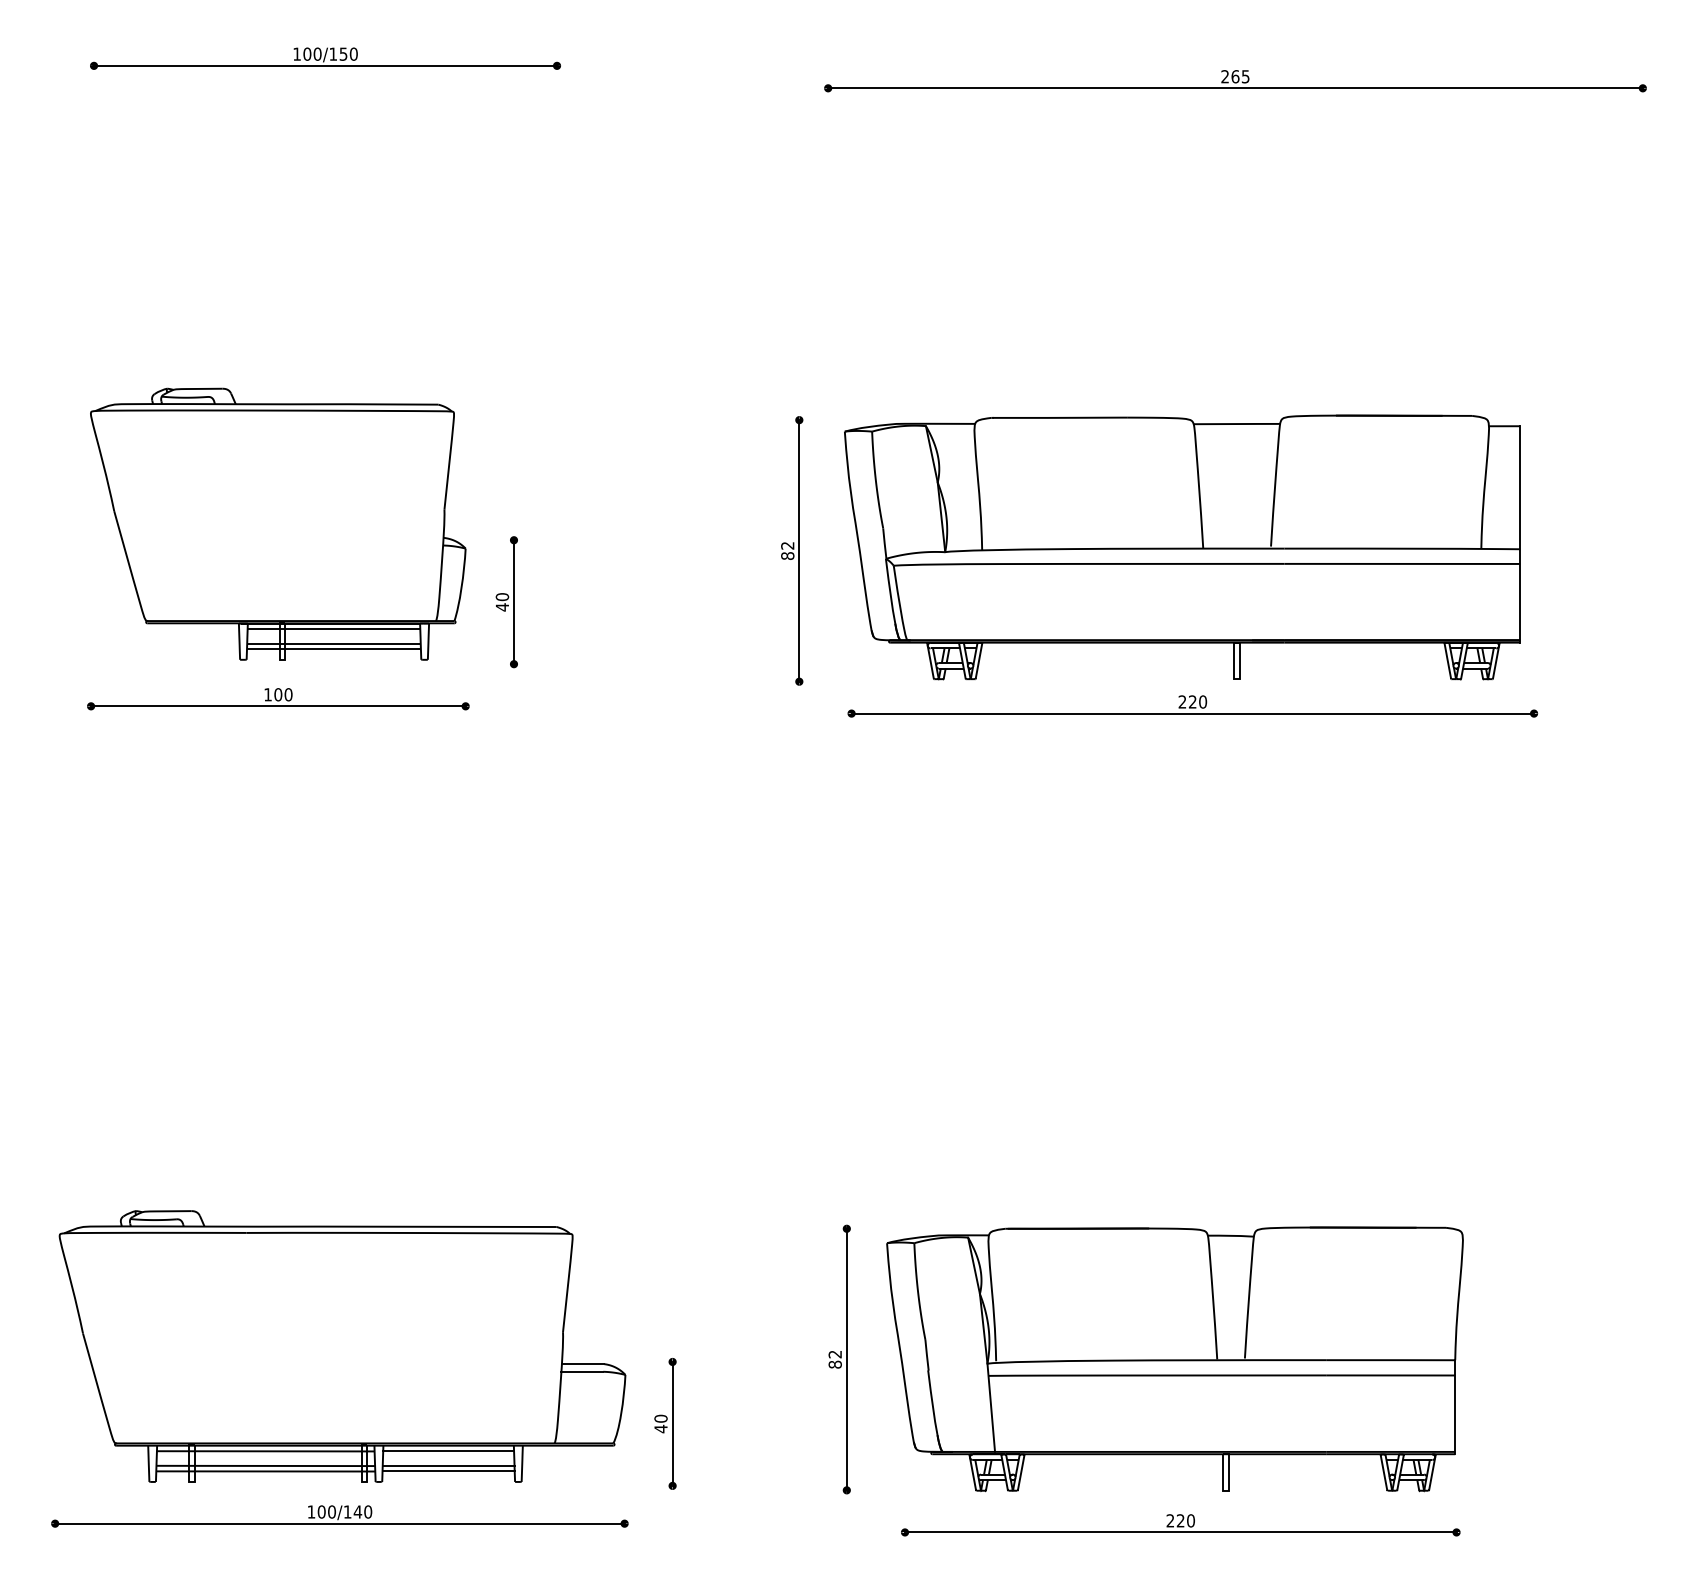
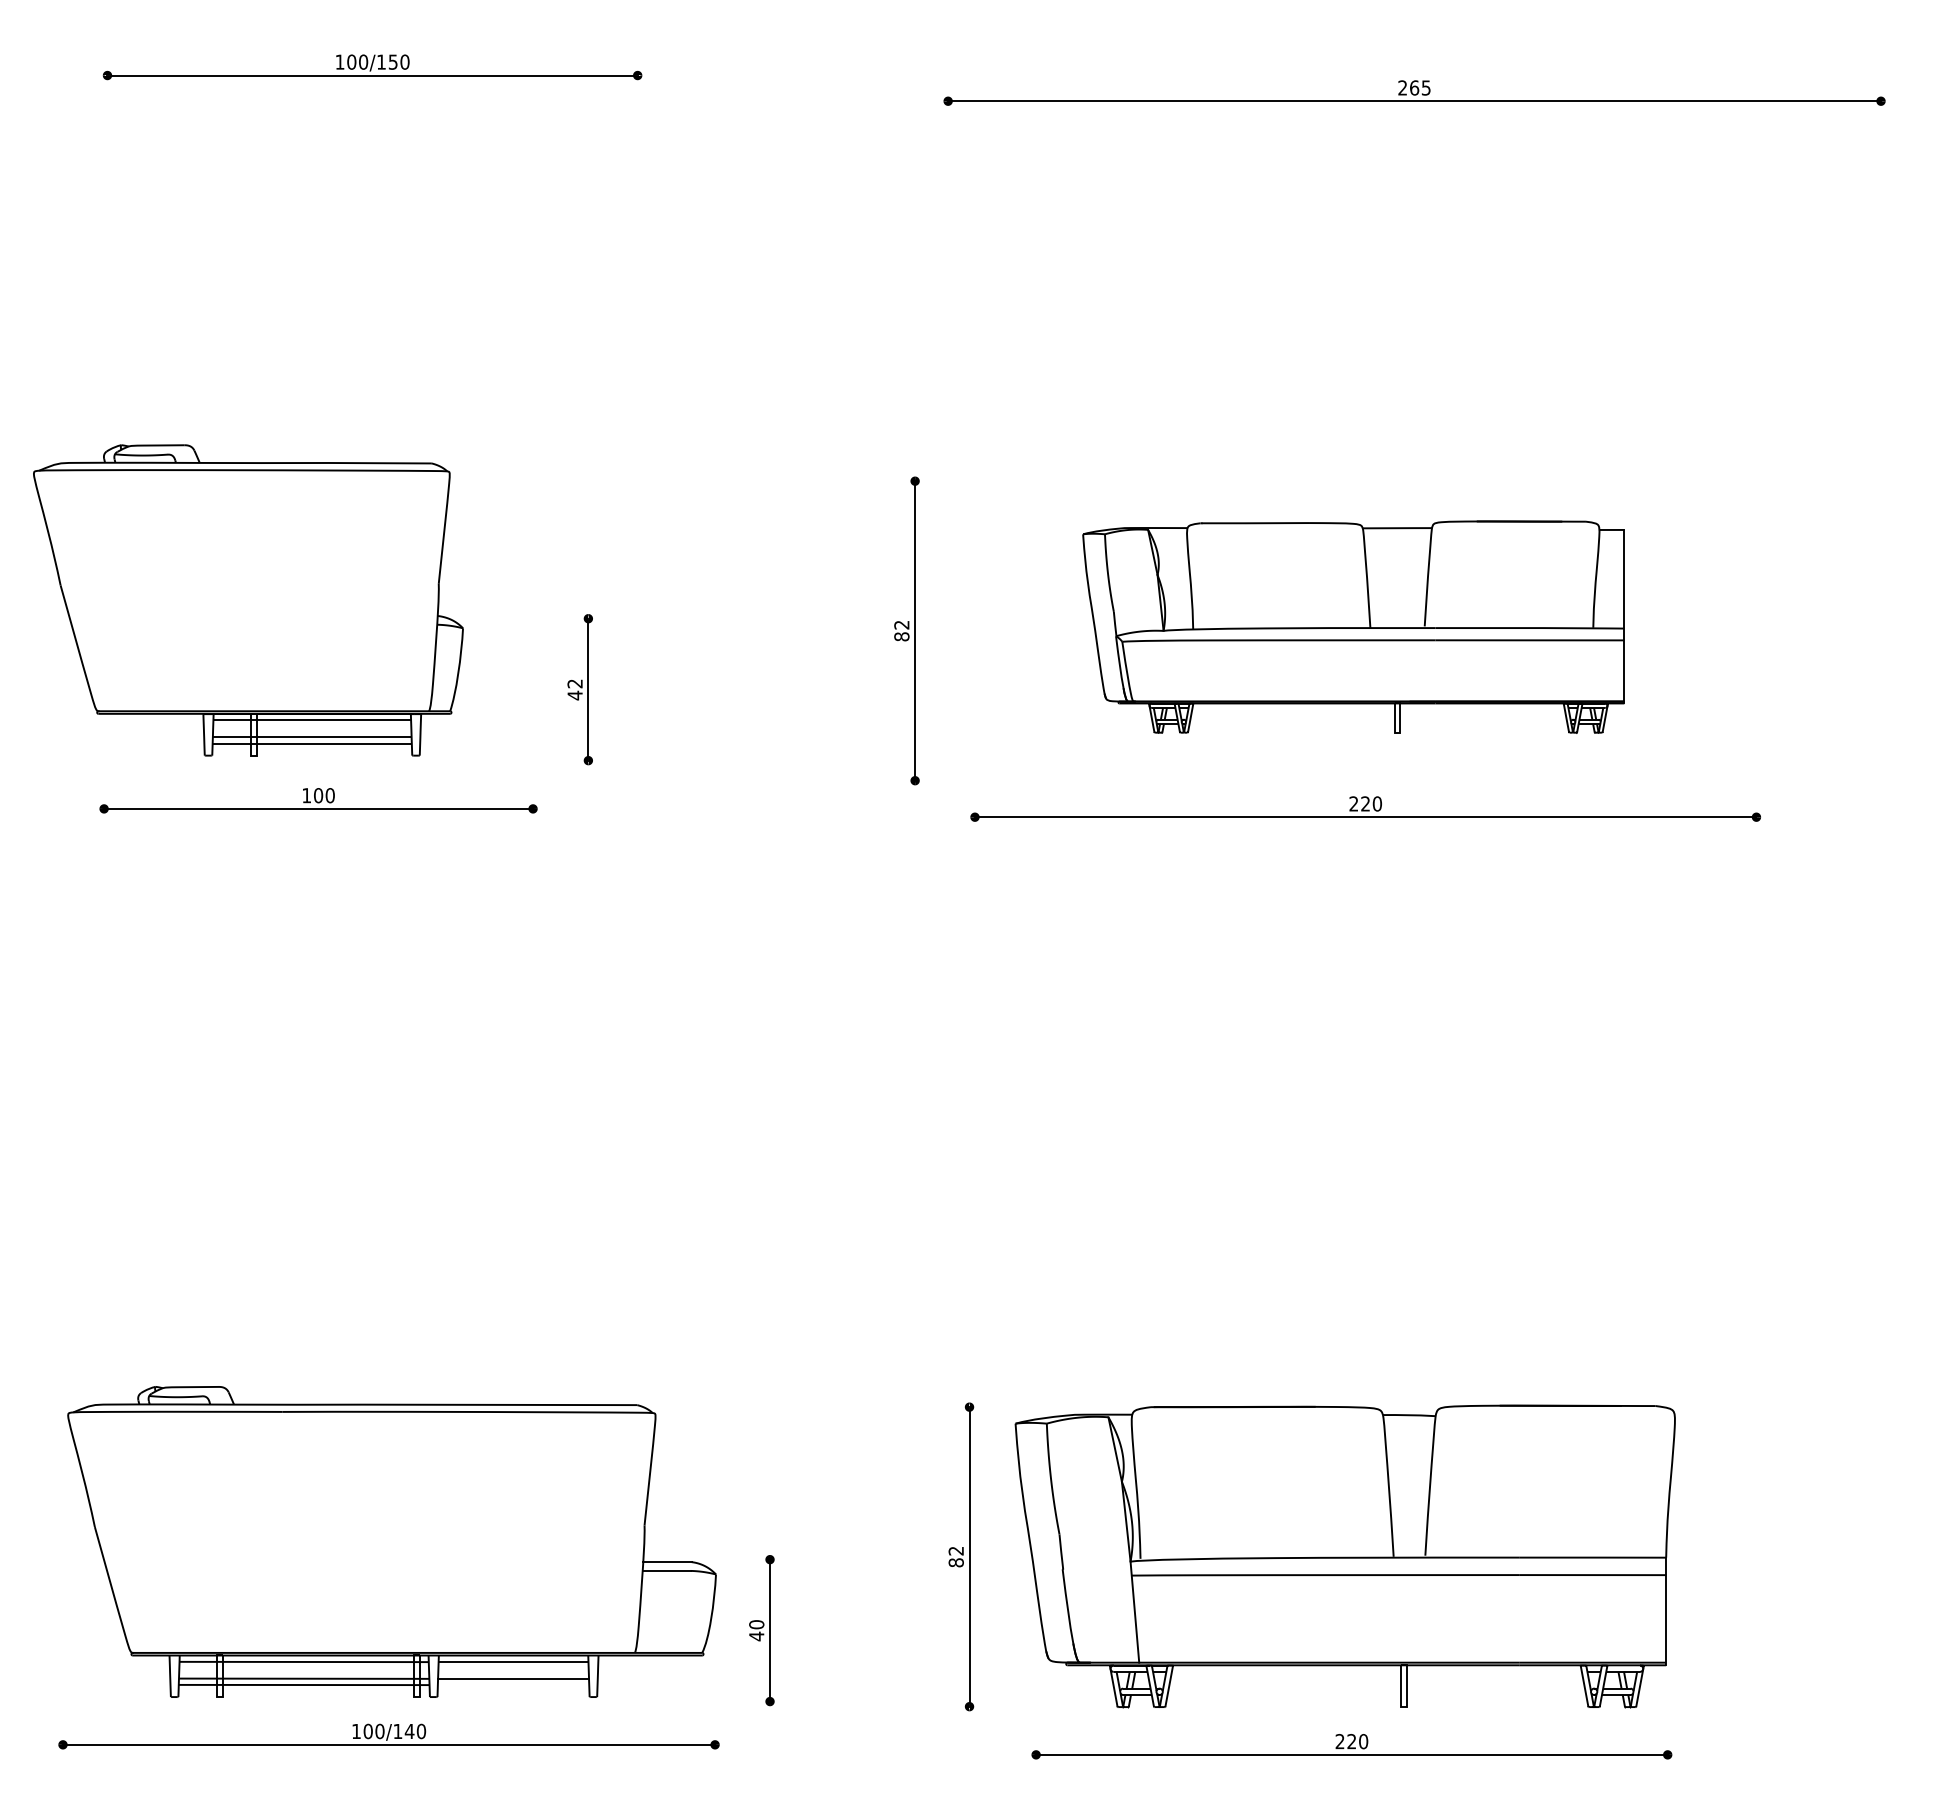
part: (278, 524) -> (248, 600), moved
part: (1182, 547) -> (1353, 627), size x0.7
text: (501, 596) -> (574, 683), 40 -> 42
line: (448, 1471) -> (513, 1685), removed

